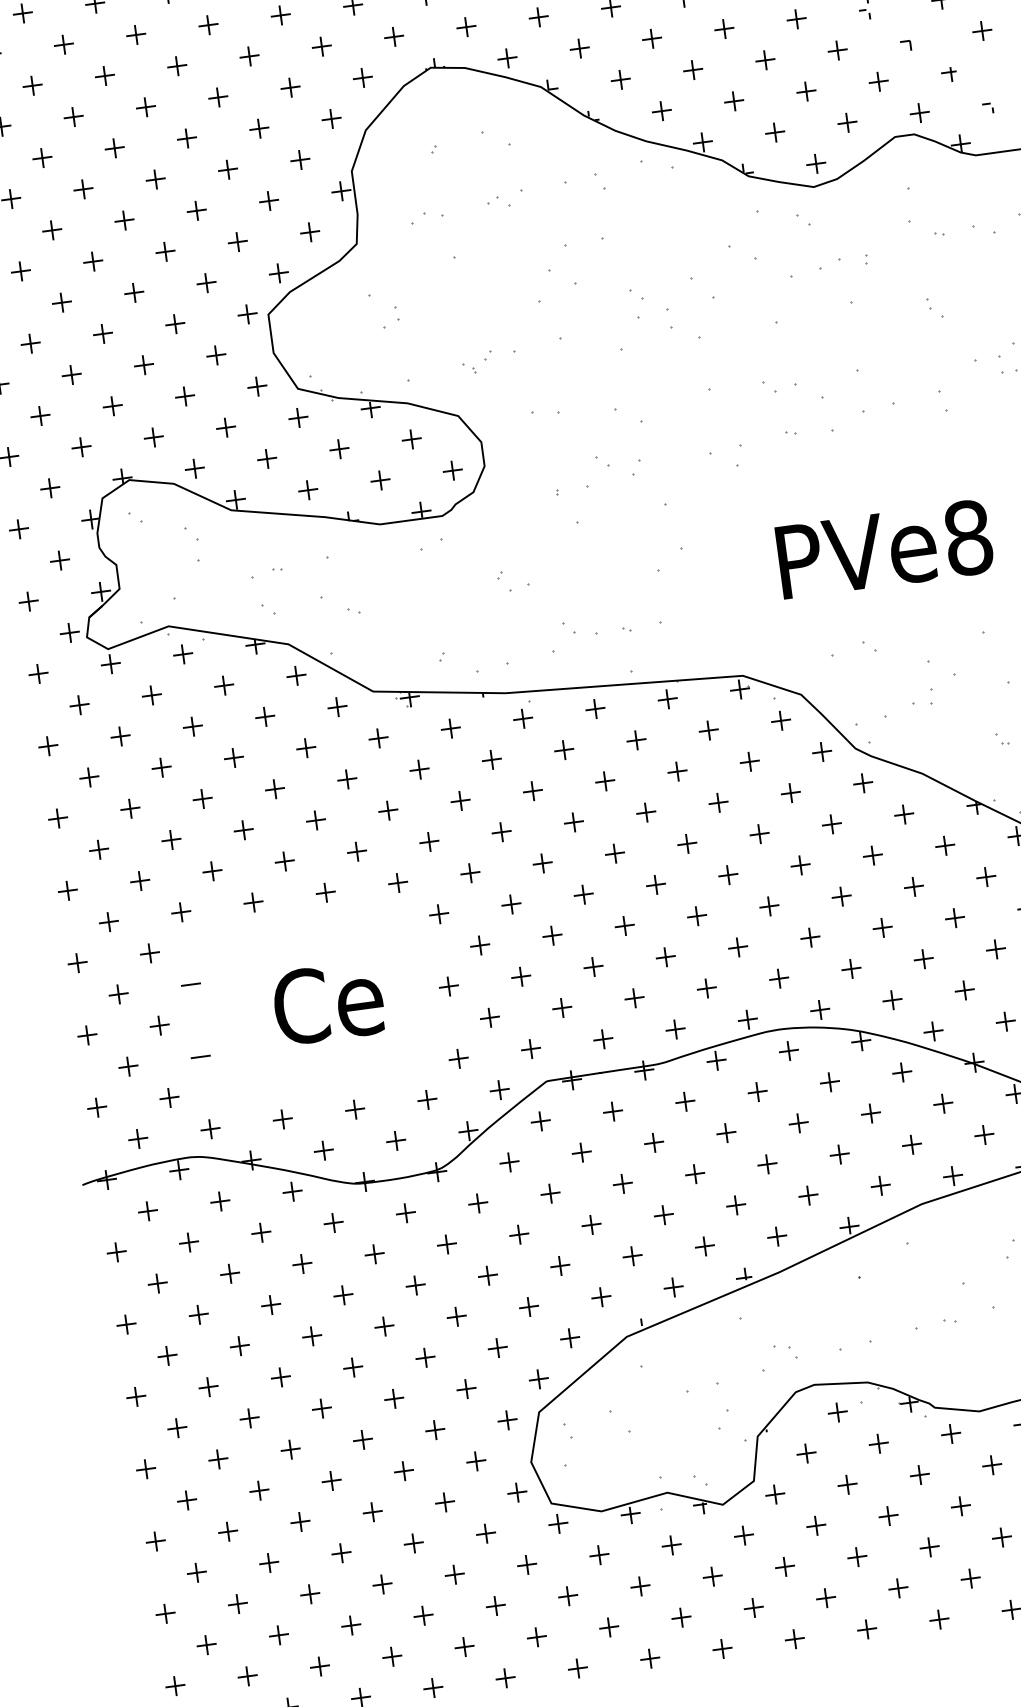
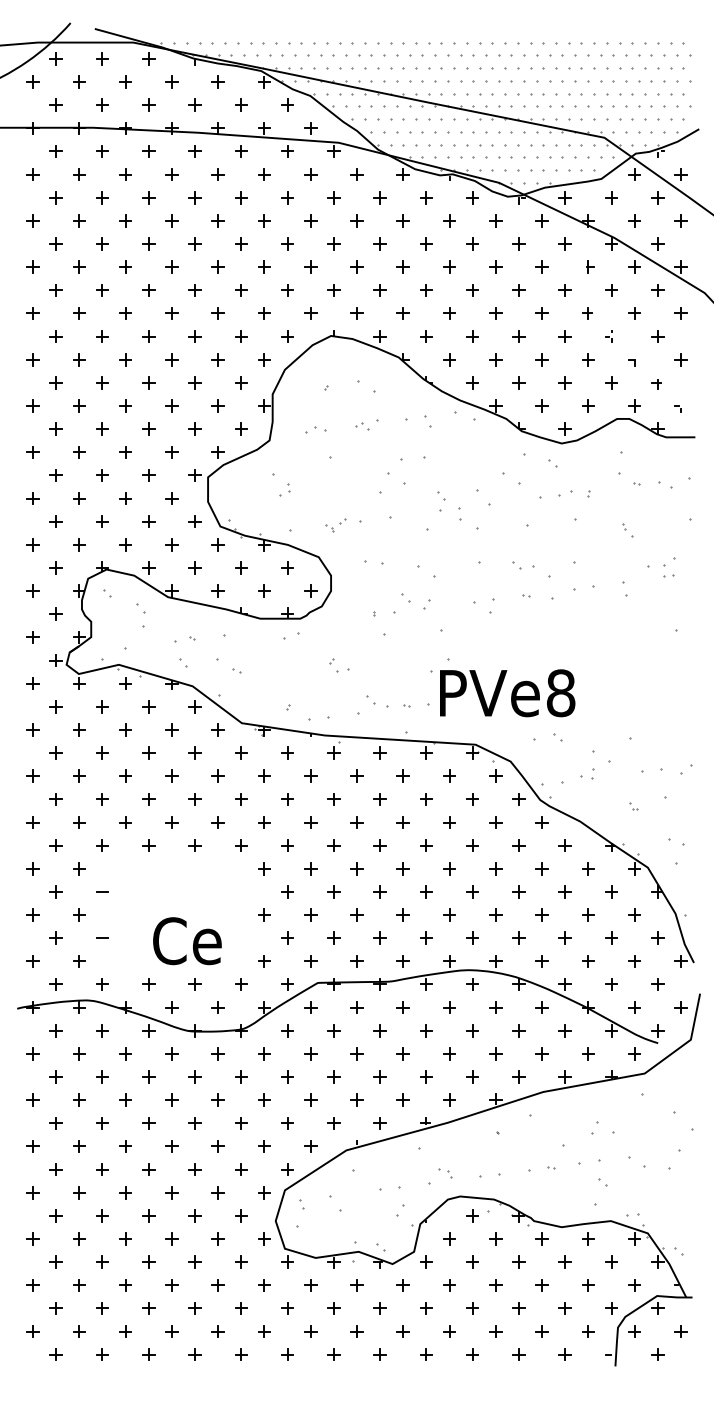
text: (884, 549) -> (507, 693), moved
text: (328, 1003) -> (187, 941), moved

